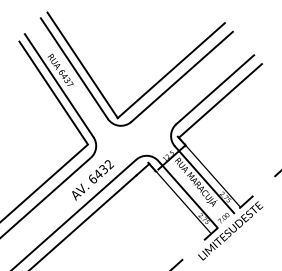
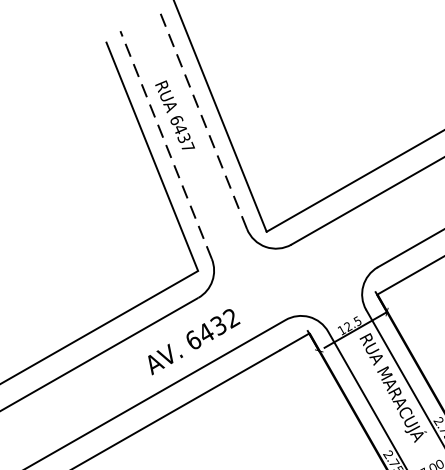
line: (74, 68) -> (202, 117), solid -> dashed
line: (59, 85) -> (166, 144), solid -> dashed

